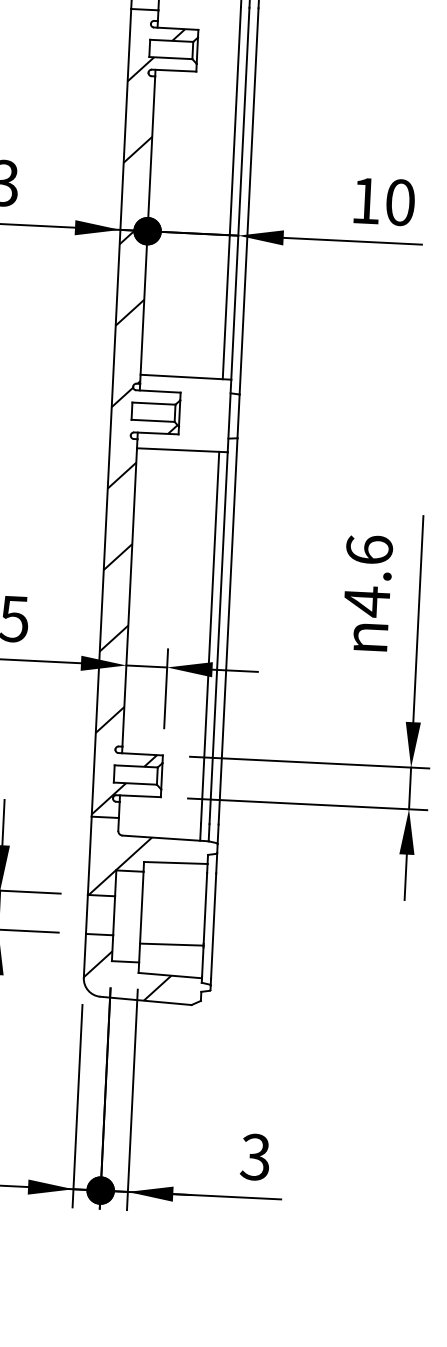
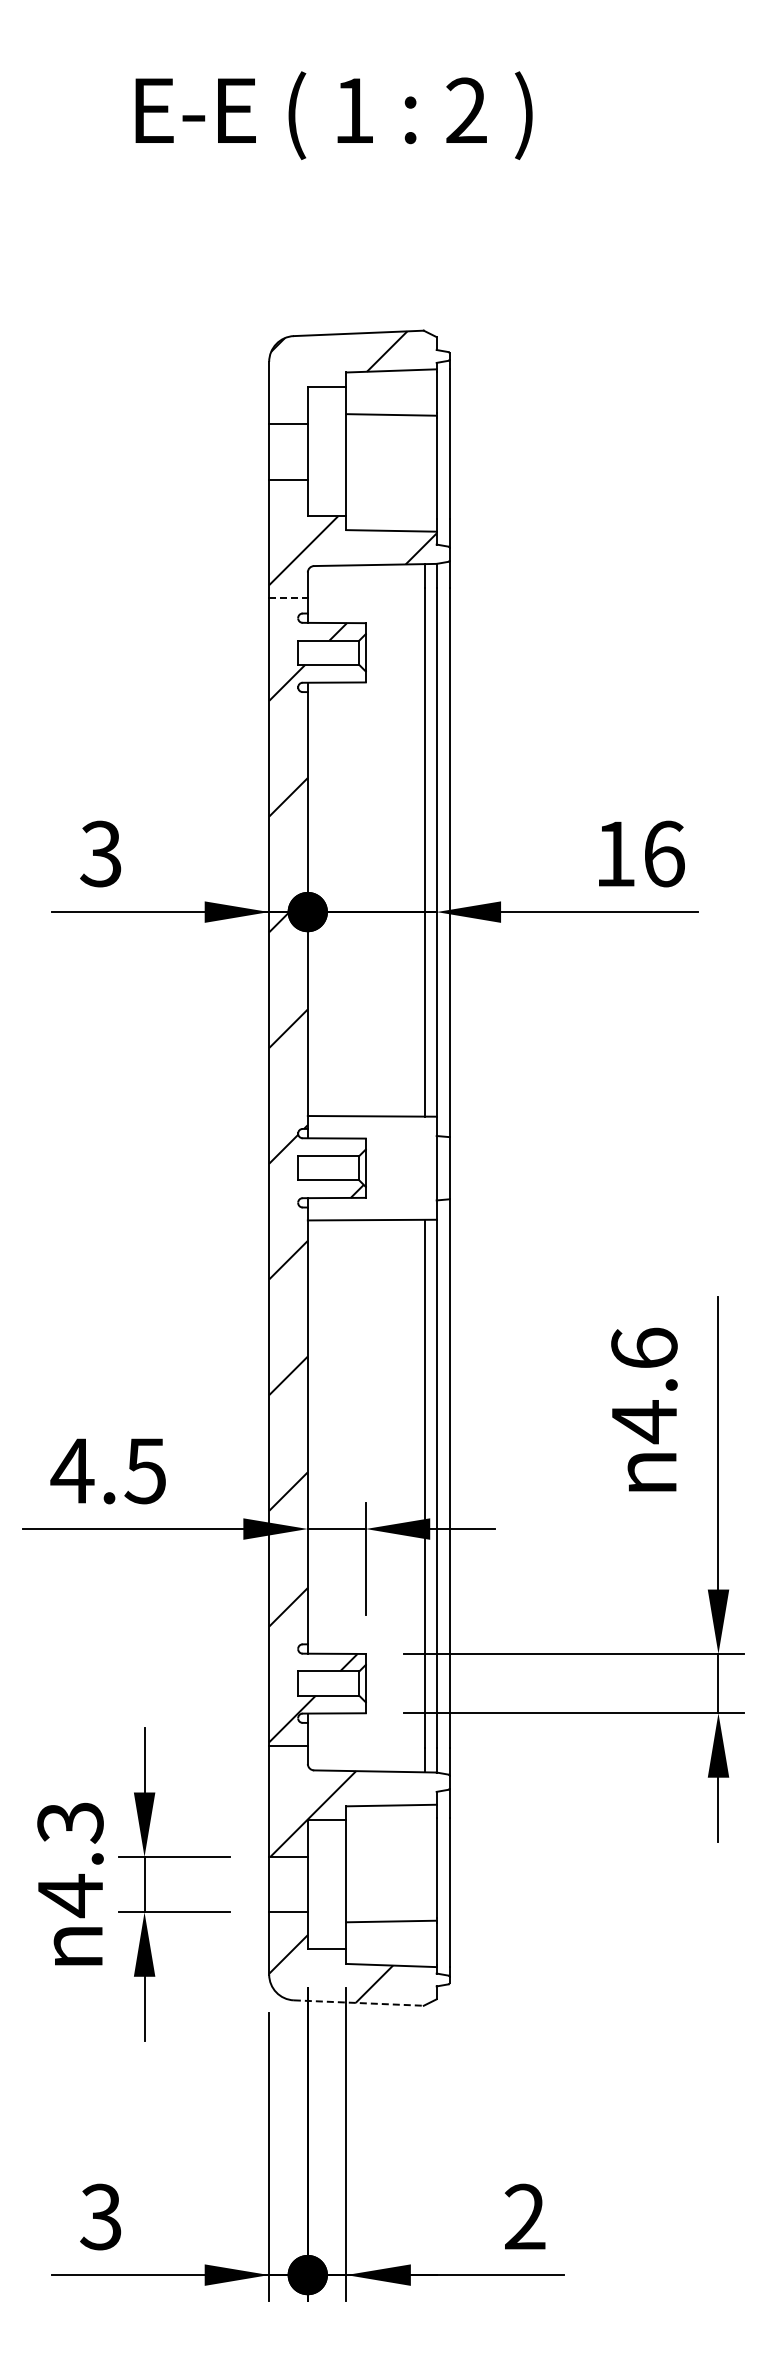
line: (145, 9) -> (289, 598), solid -> dashed
text: (400, 202) -> (664, 853), 10 -> 16
line: (146, 1001) -> (359, 2003), solid -> dashed
text: (255, 1157) -> (524, 2217), 3 -> 2

